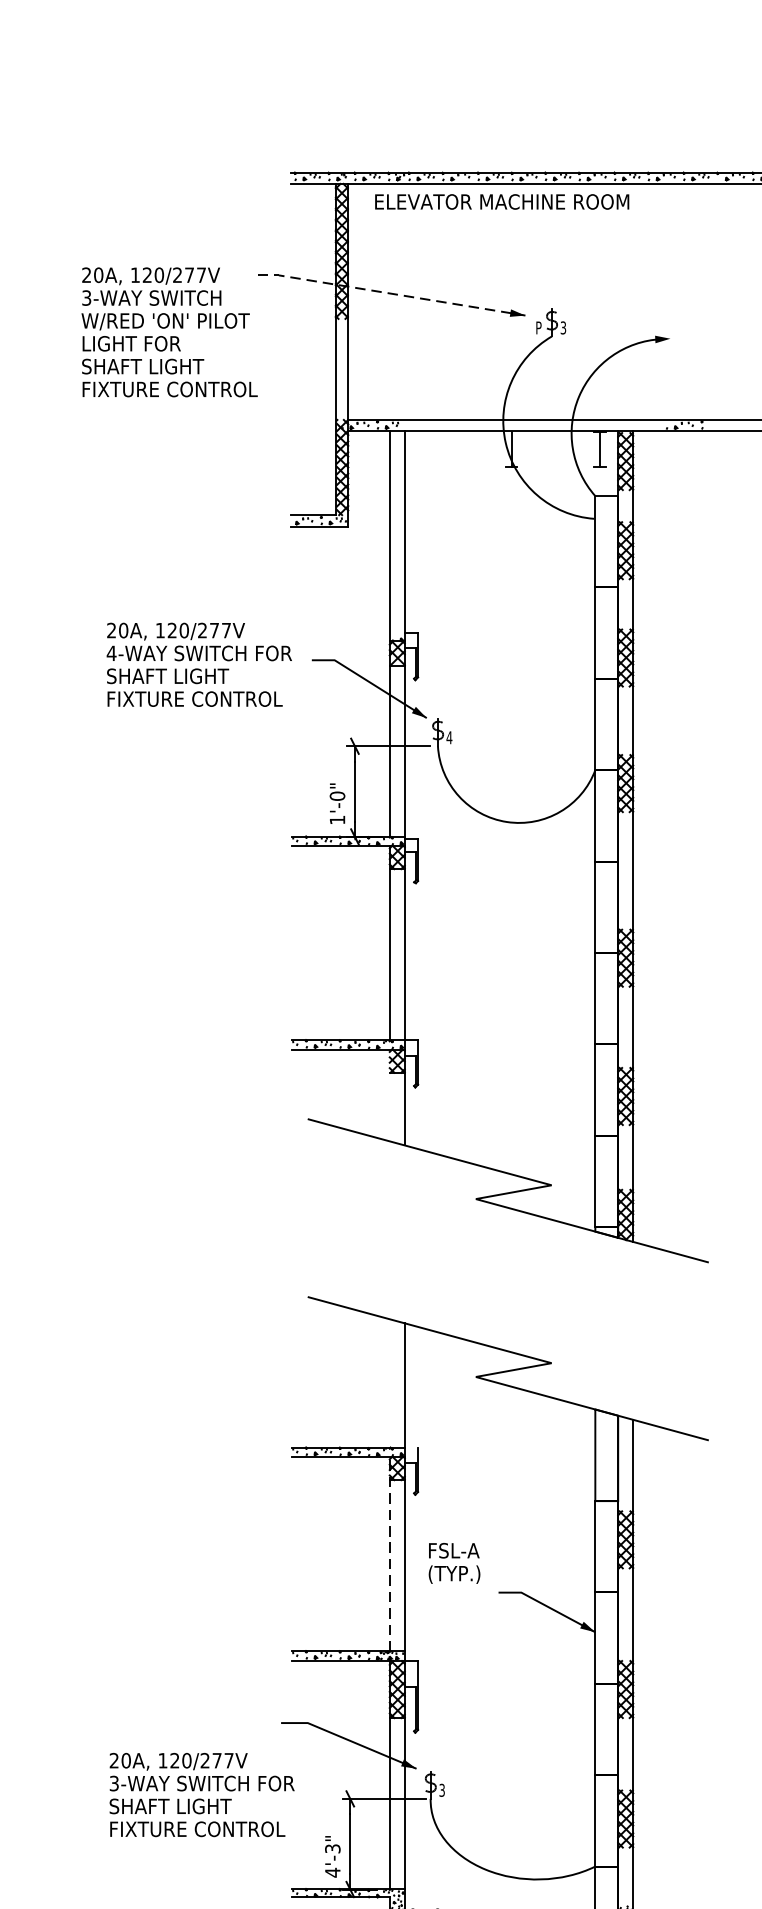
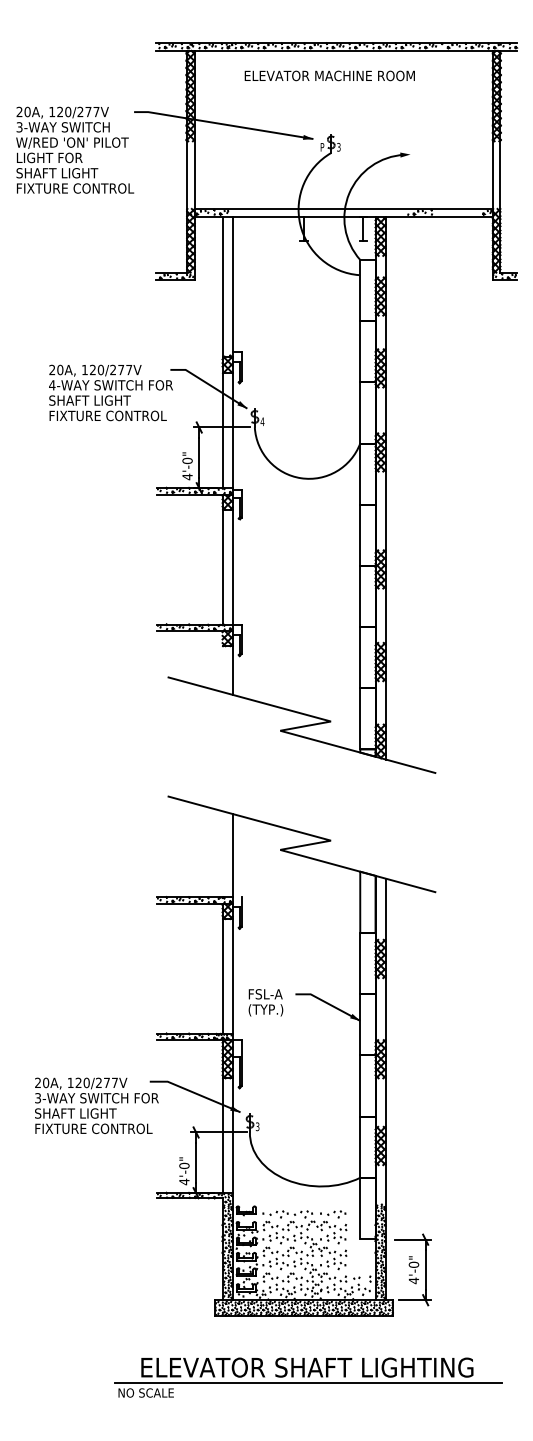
text: (501, 201) -> (329, 75), moved
line: (391, 293) -> (223, 124), dashed -> solid
text: (198, 664) -> (110, 392), moved
text: (337, 819) -> (187, 476), 1'-0" -> 4'-0"
line: (389, 1554) -> (222, 968), dashed -> solid
text: (453, 1562) -> (265, 1002), moved
text: (201, 1794) -> (96, 1105), moved
text: (332, 1848) -> (184, 1165), 4'-3" -> 4'-0"

